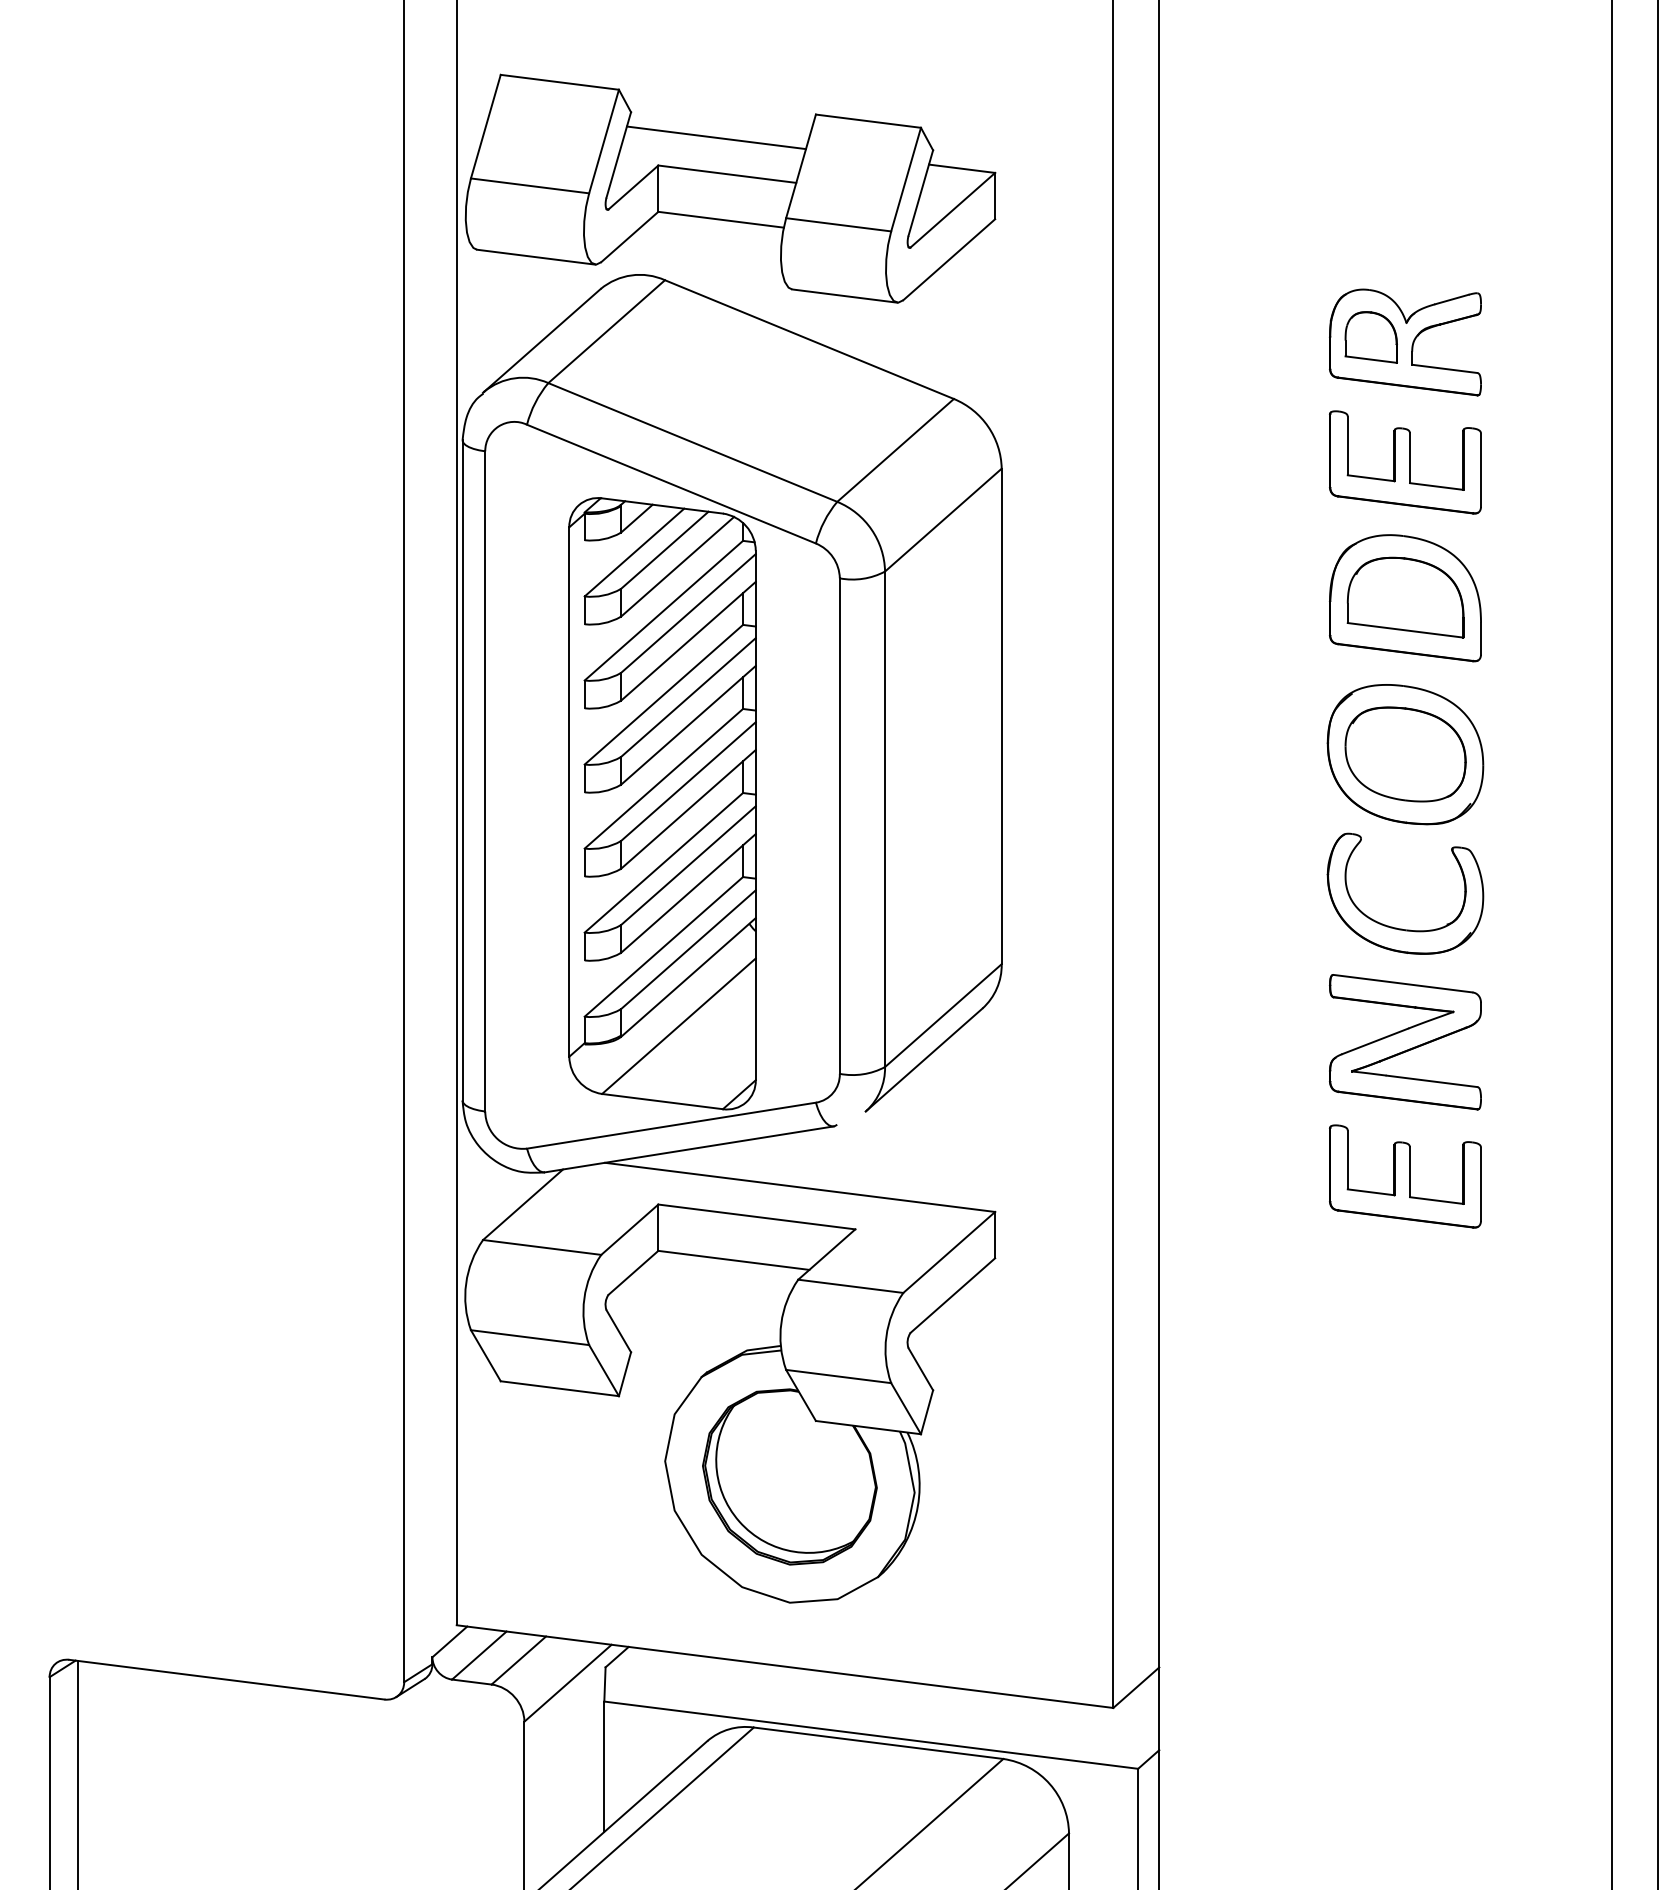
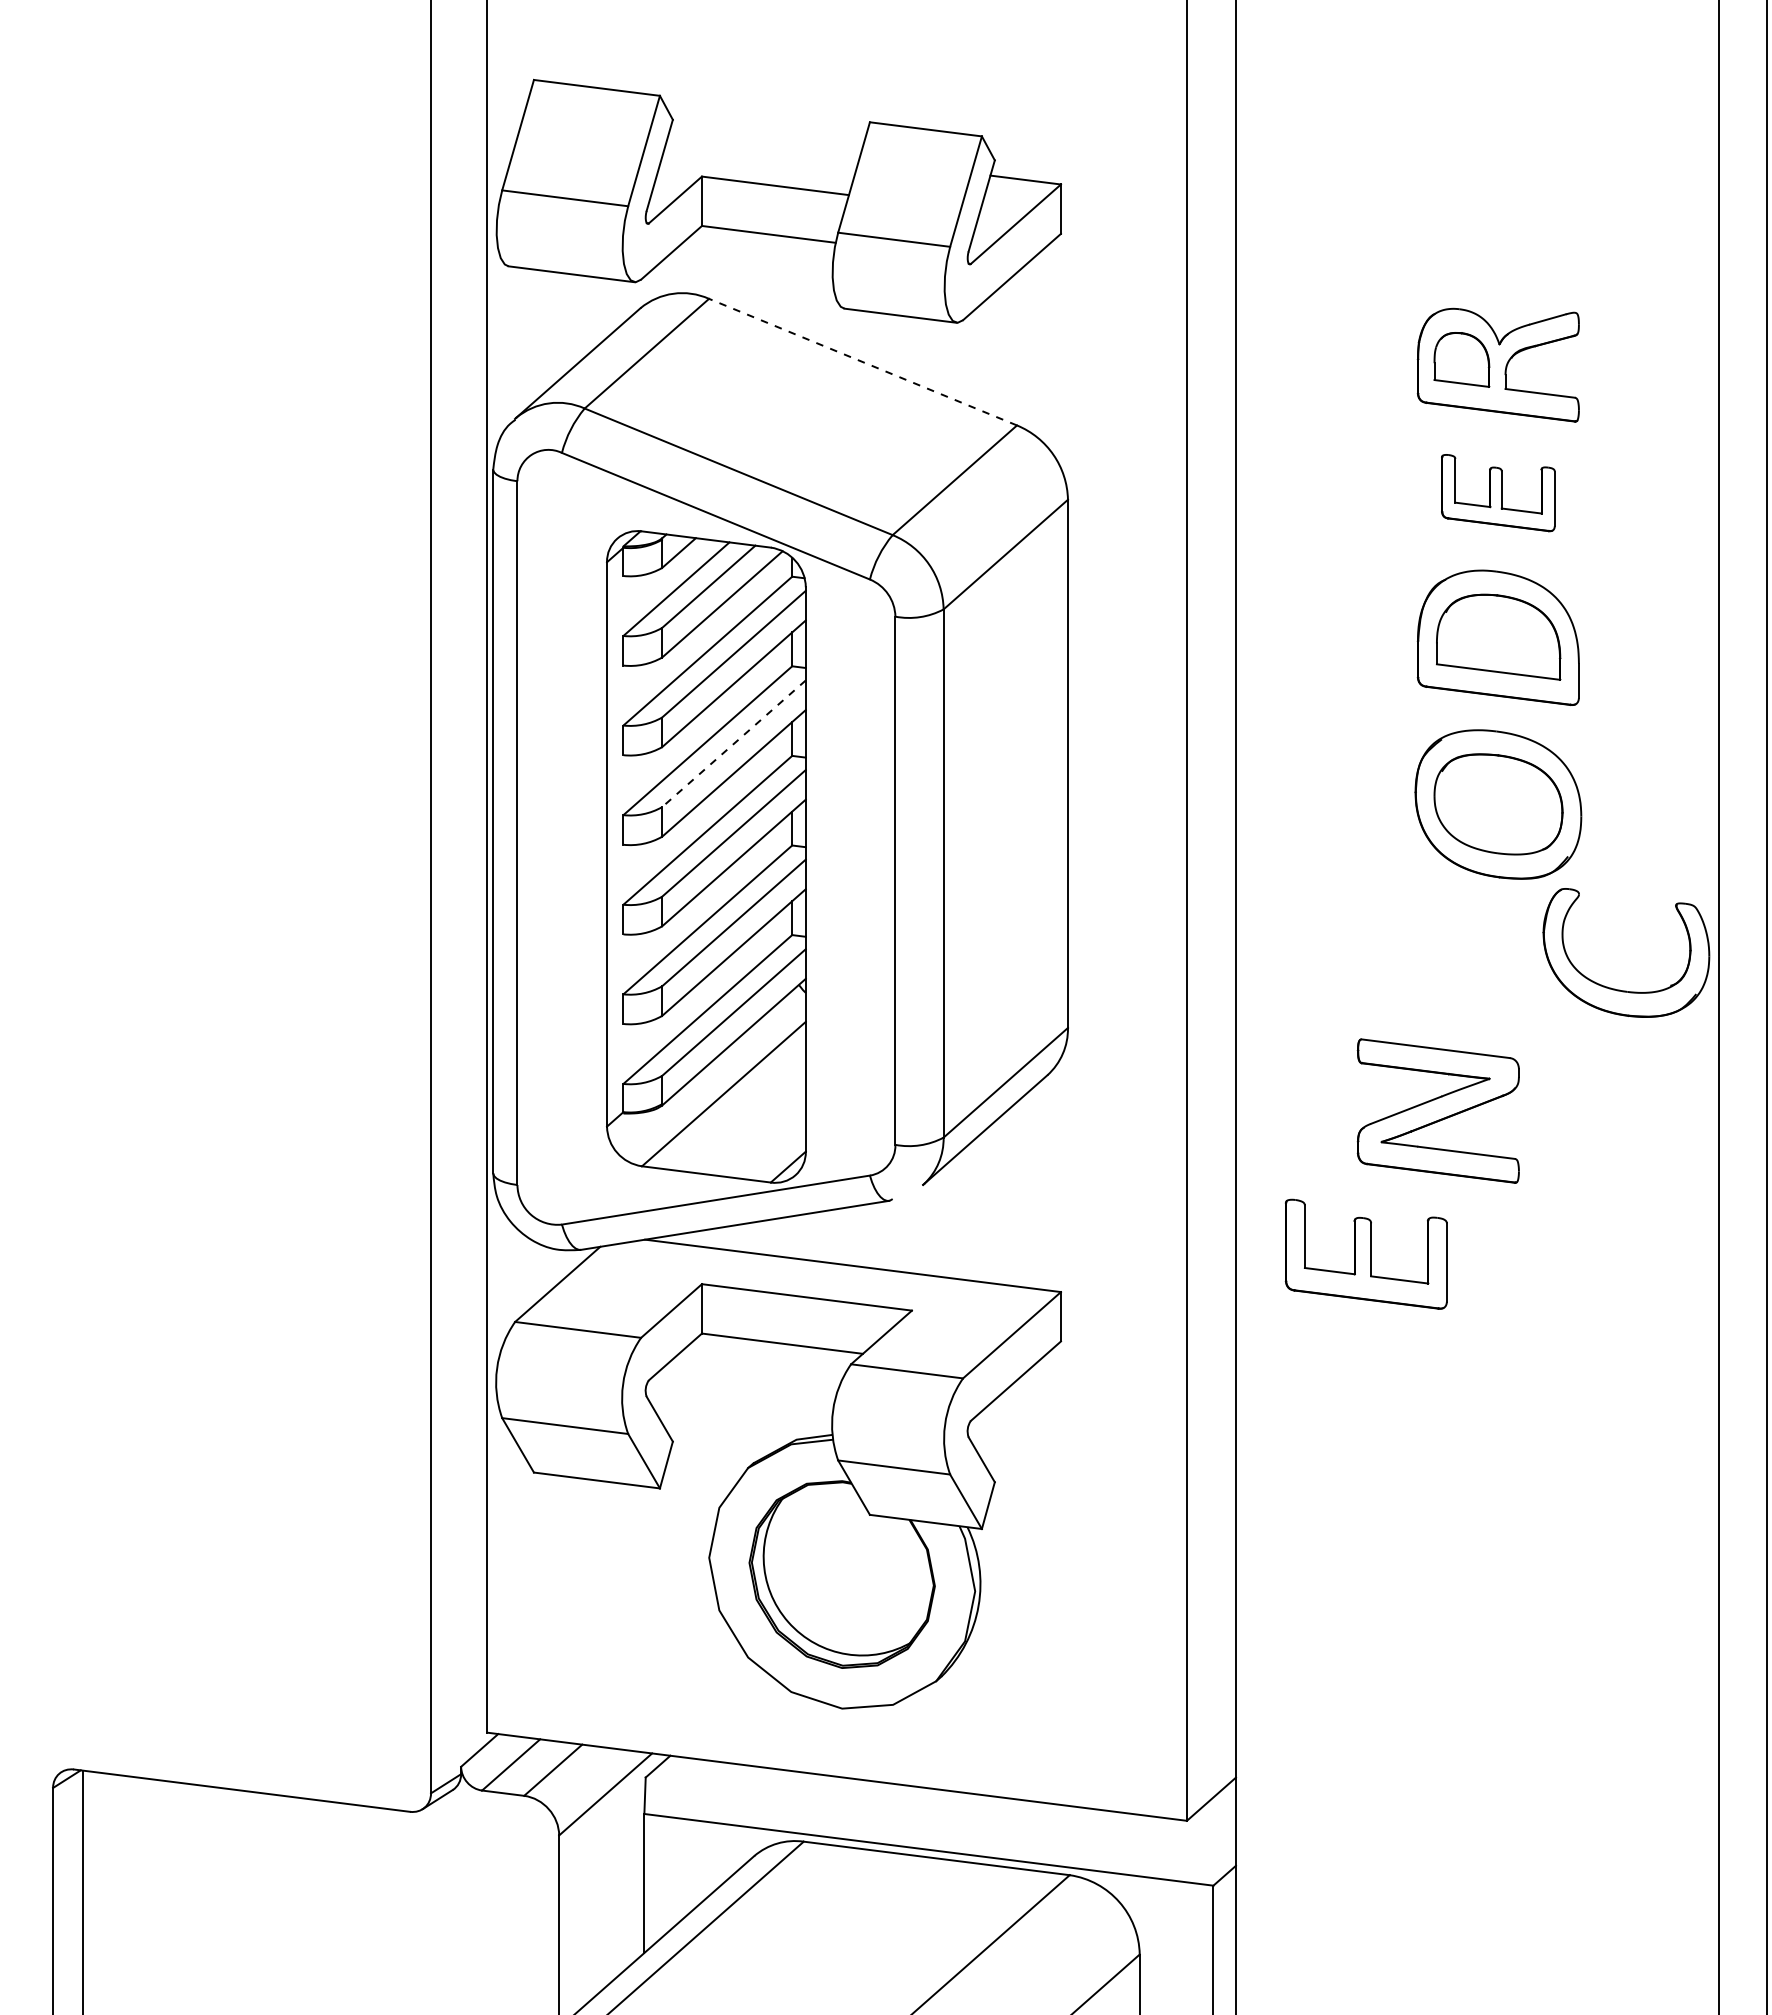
line: (716, 138) -> (763, 147), removed
line: (808, 338) -> (862, 361), solid -> dashed
part: (1405, 461) -> (1498, 492), size x0.7
line: (687, 697) -> (733, 743), solid -> dashed
part: (1395, 927) -> (1615, 988), moved
part: (1404, 1041) -> (1437, 1110), moved
part: (1404, 1175) -> (1365, 1253), moved

